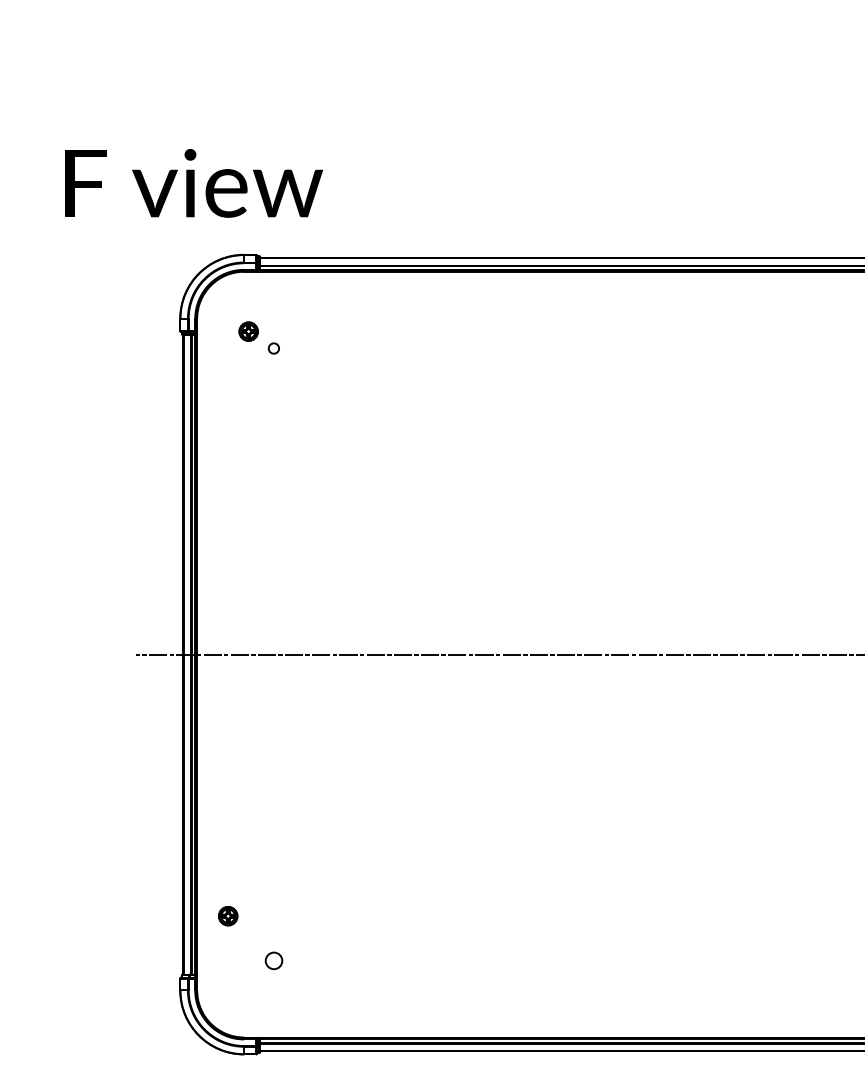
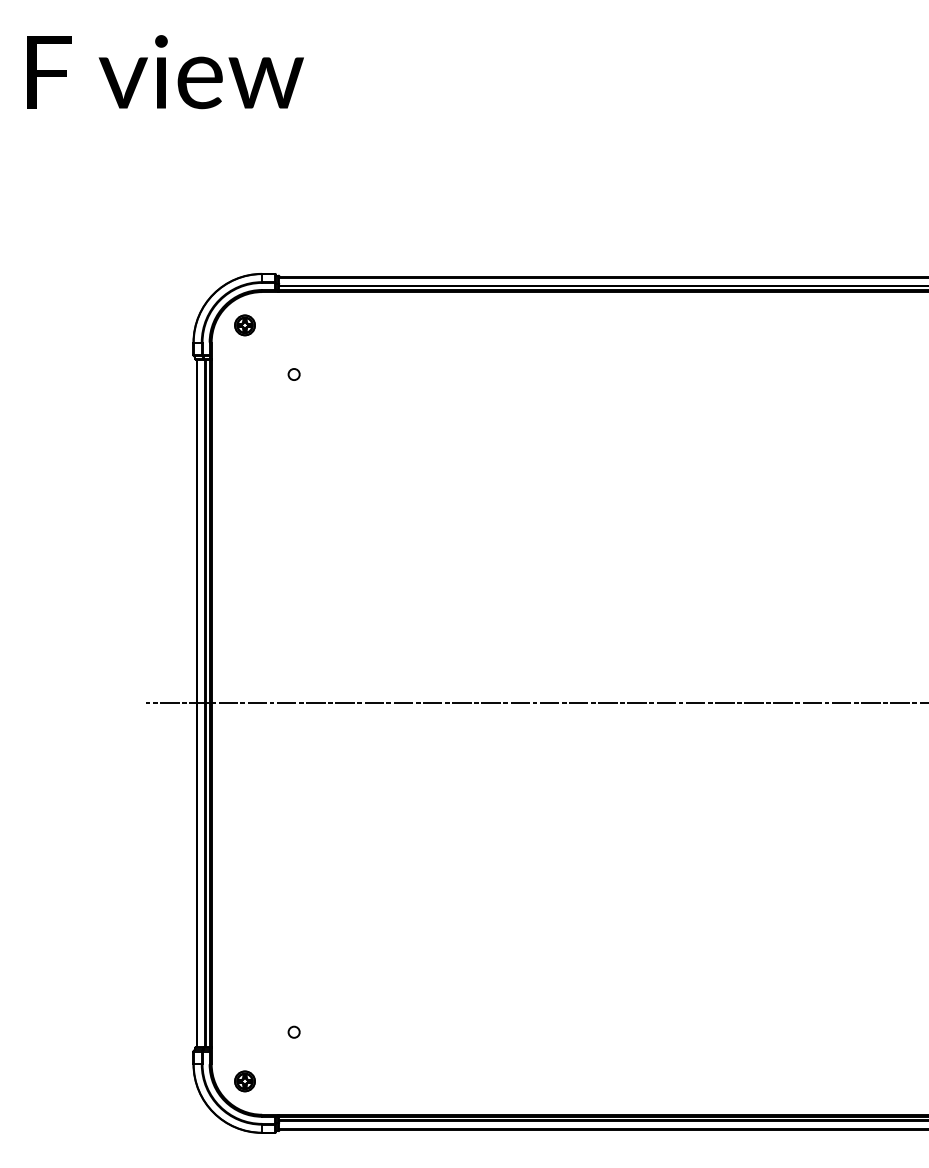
text: (194, 183) -> (165, 72), moved
part: (248, 331) -> (244, 325), moved
part: (227, 916) -> (244, 1081), moved
circle: (273, 960) -> (293, 1031), size x0.62

